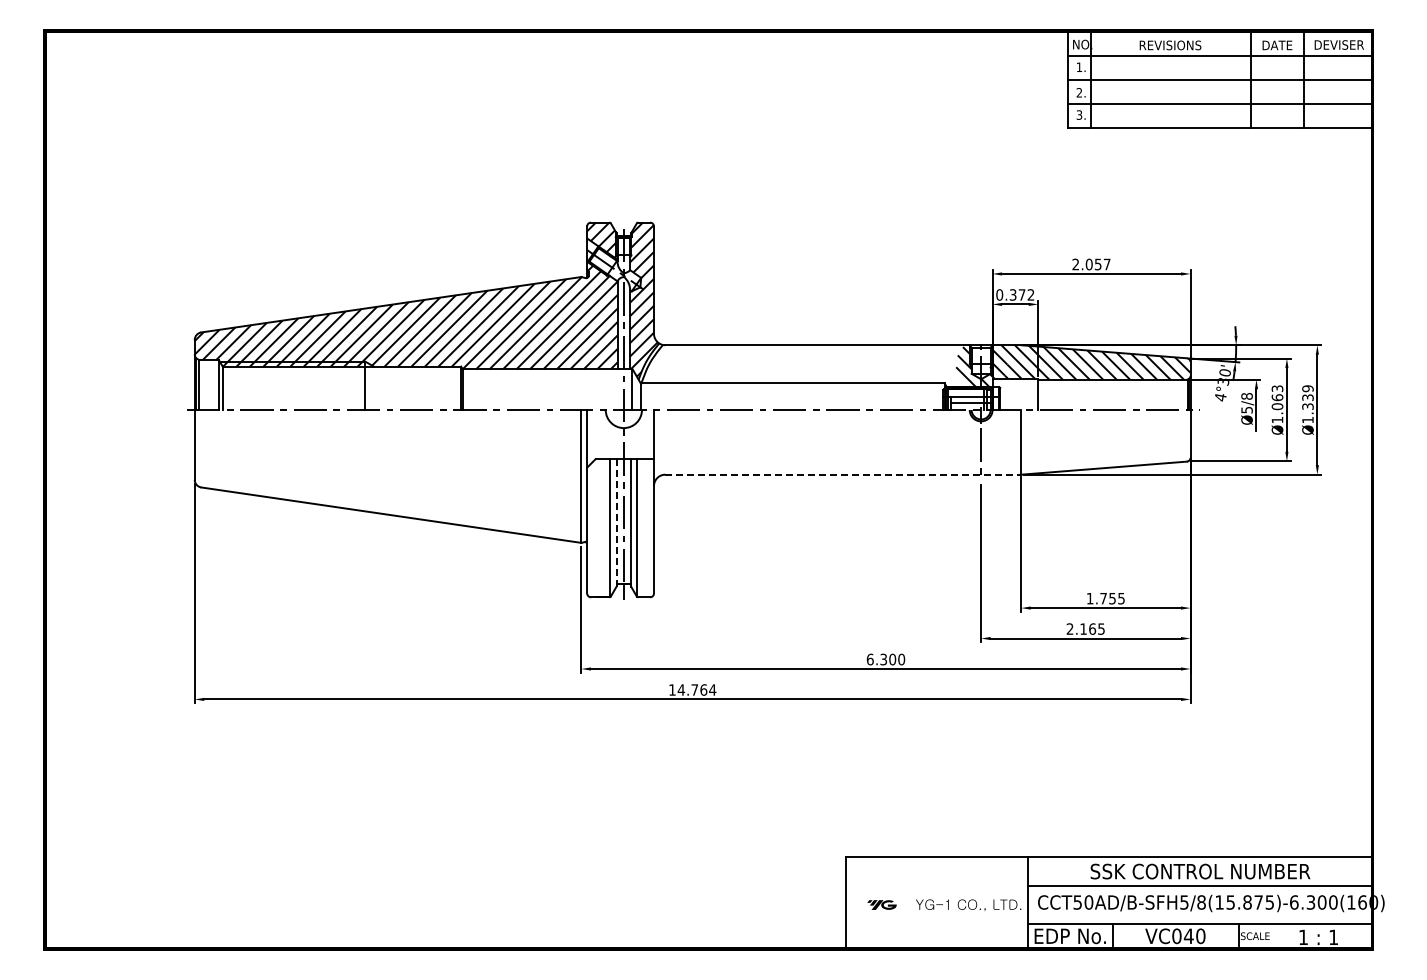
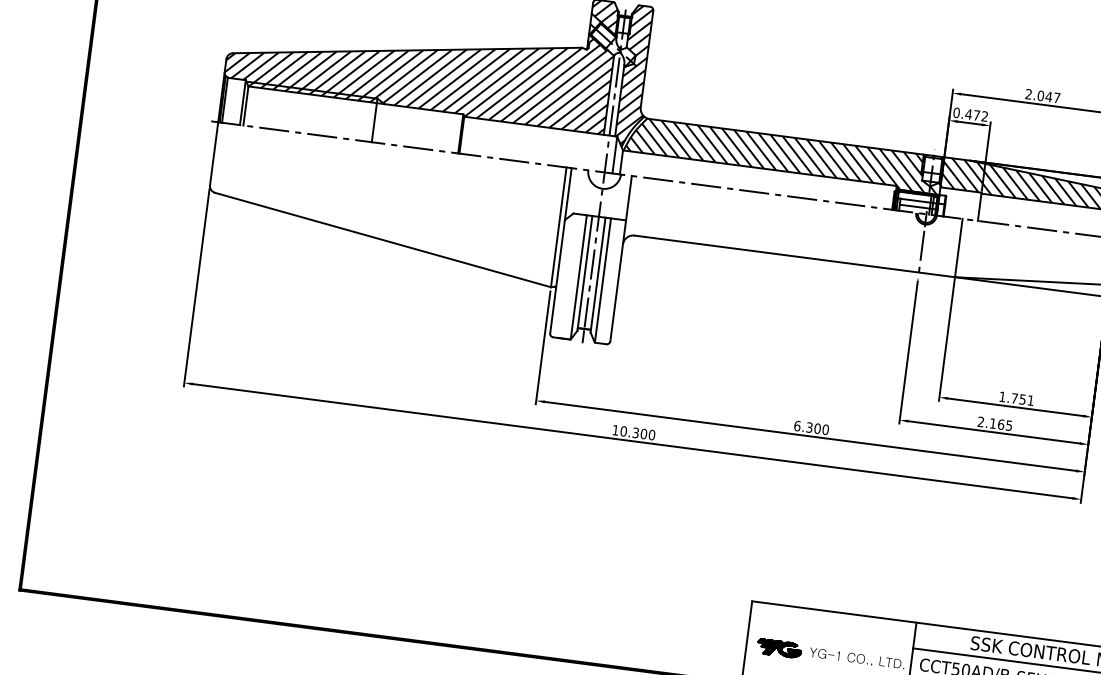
text: (1097, 264) -> (1048, 96), 2.057 -> 2.047
text: (1012, 294) -> (968, 113), 0.372 -> 0.472
hatch: (802, 366) -> (770, 154), added
line: (843, 474) -> (794, 256), dashed -> solid
line: (616, 522) -> (584, 272), dashed -> solid
text: (1121, 598) -> (1030, 400), 1.755 -> 1.751
text: (696, 689) -> (637, 432), 14.764 -> 10.300
part: (881, 904) -> (778, 647), size x1.67

